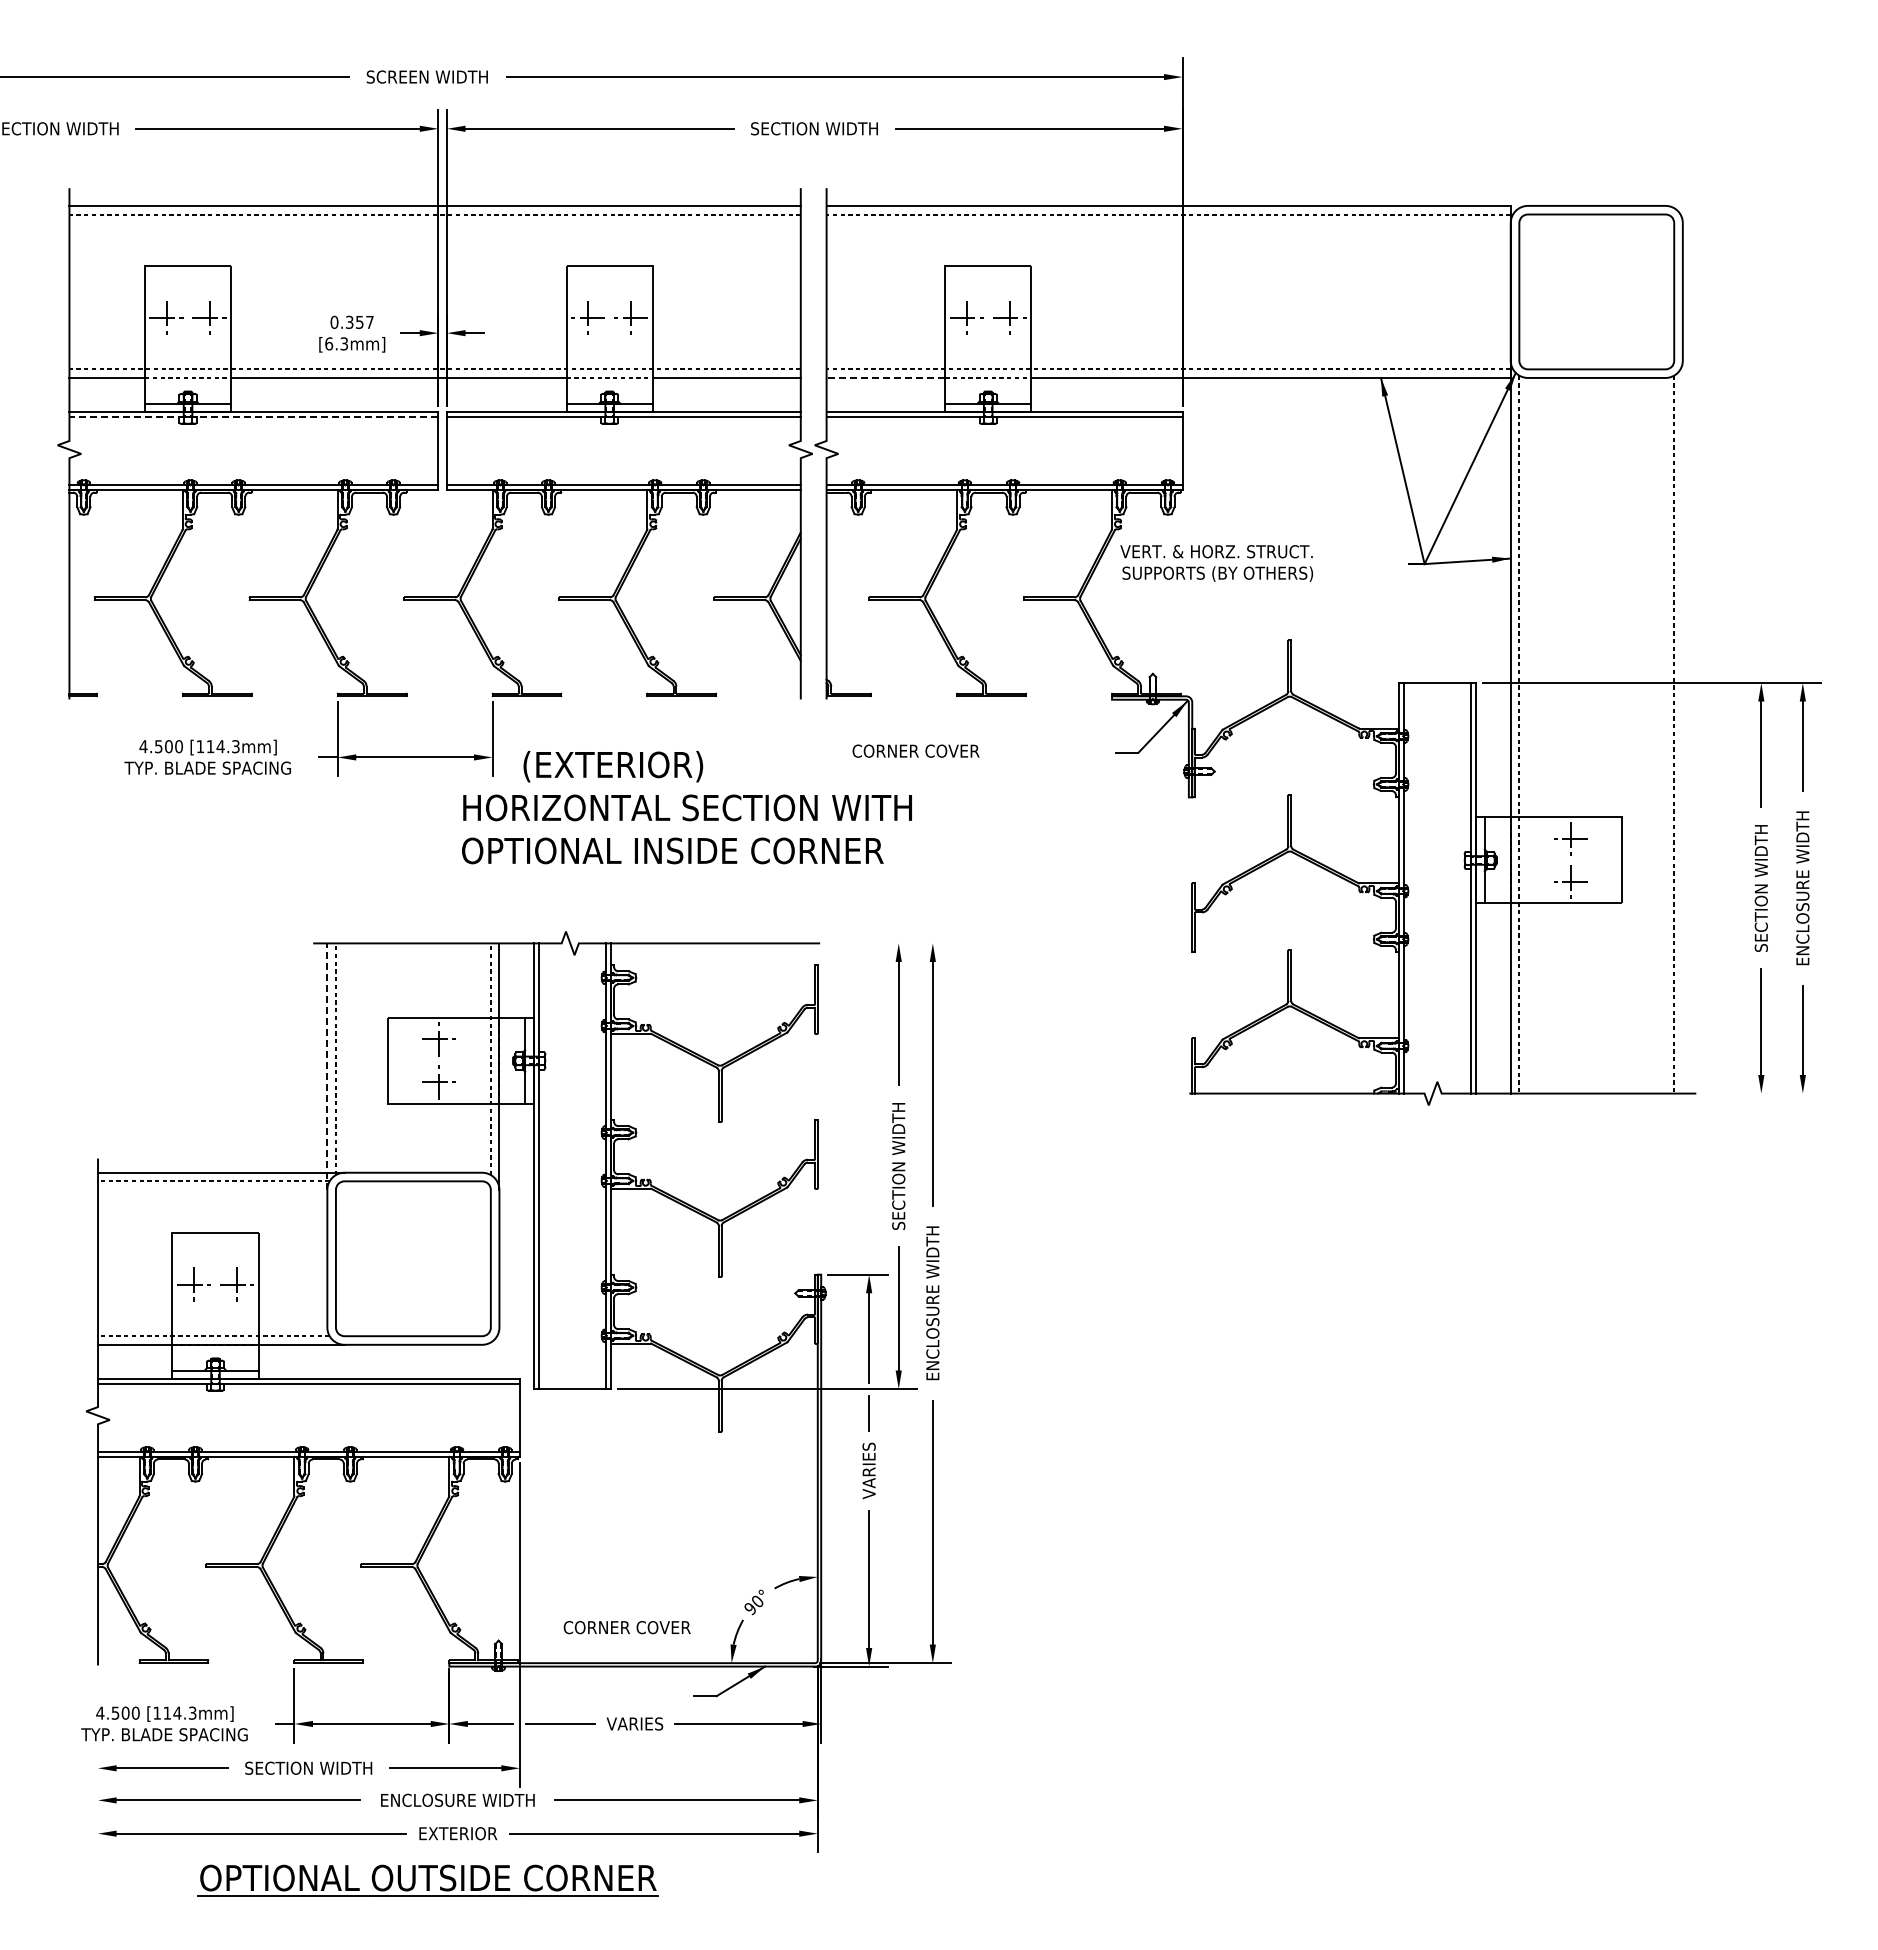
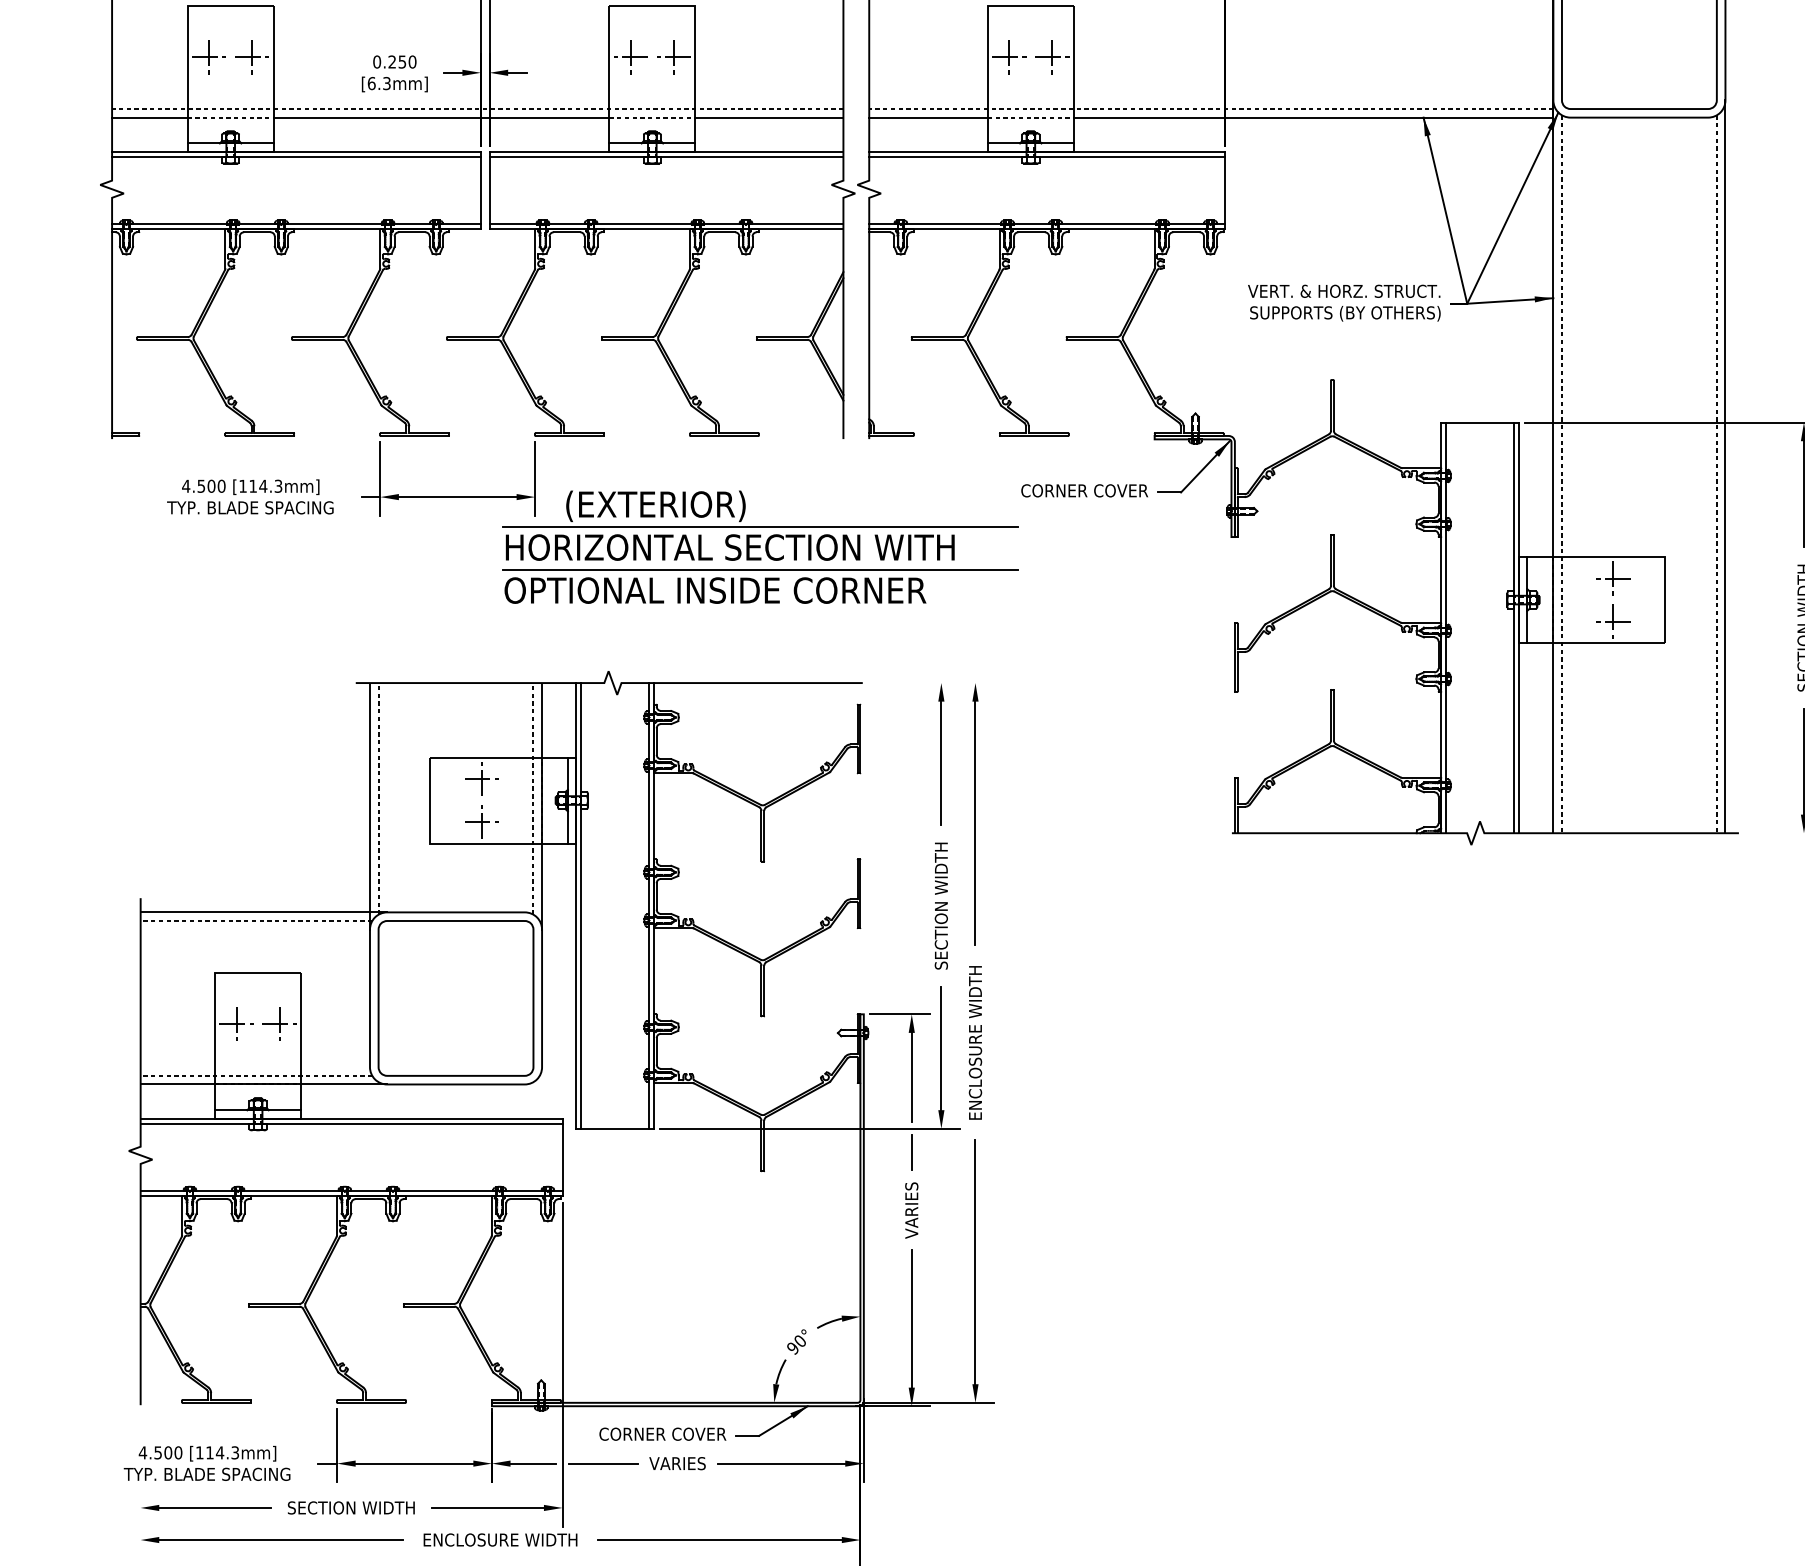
text: (359, 321) -> (402, 61), 0.357 -> 0.250
line: (885, 377) -> (928, 117), dashed -> solid
line: (253, 417) -> (296, 157), dashed -> solid
text: (1216, 563) -> (1344, 303), moved
line: (1682, 726) -> (1725, 466), added
text: (915, 750) -> (1084, 490), moved
line: (717, 787) -> (760, 527), added
line: (717, 830) -> (760, 570), added
line: (327, 1067) -> (370, 807), dashed -> solid
text: (626, 1627) -> (662, 1434), moved

